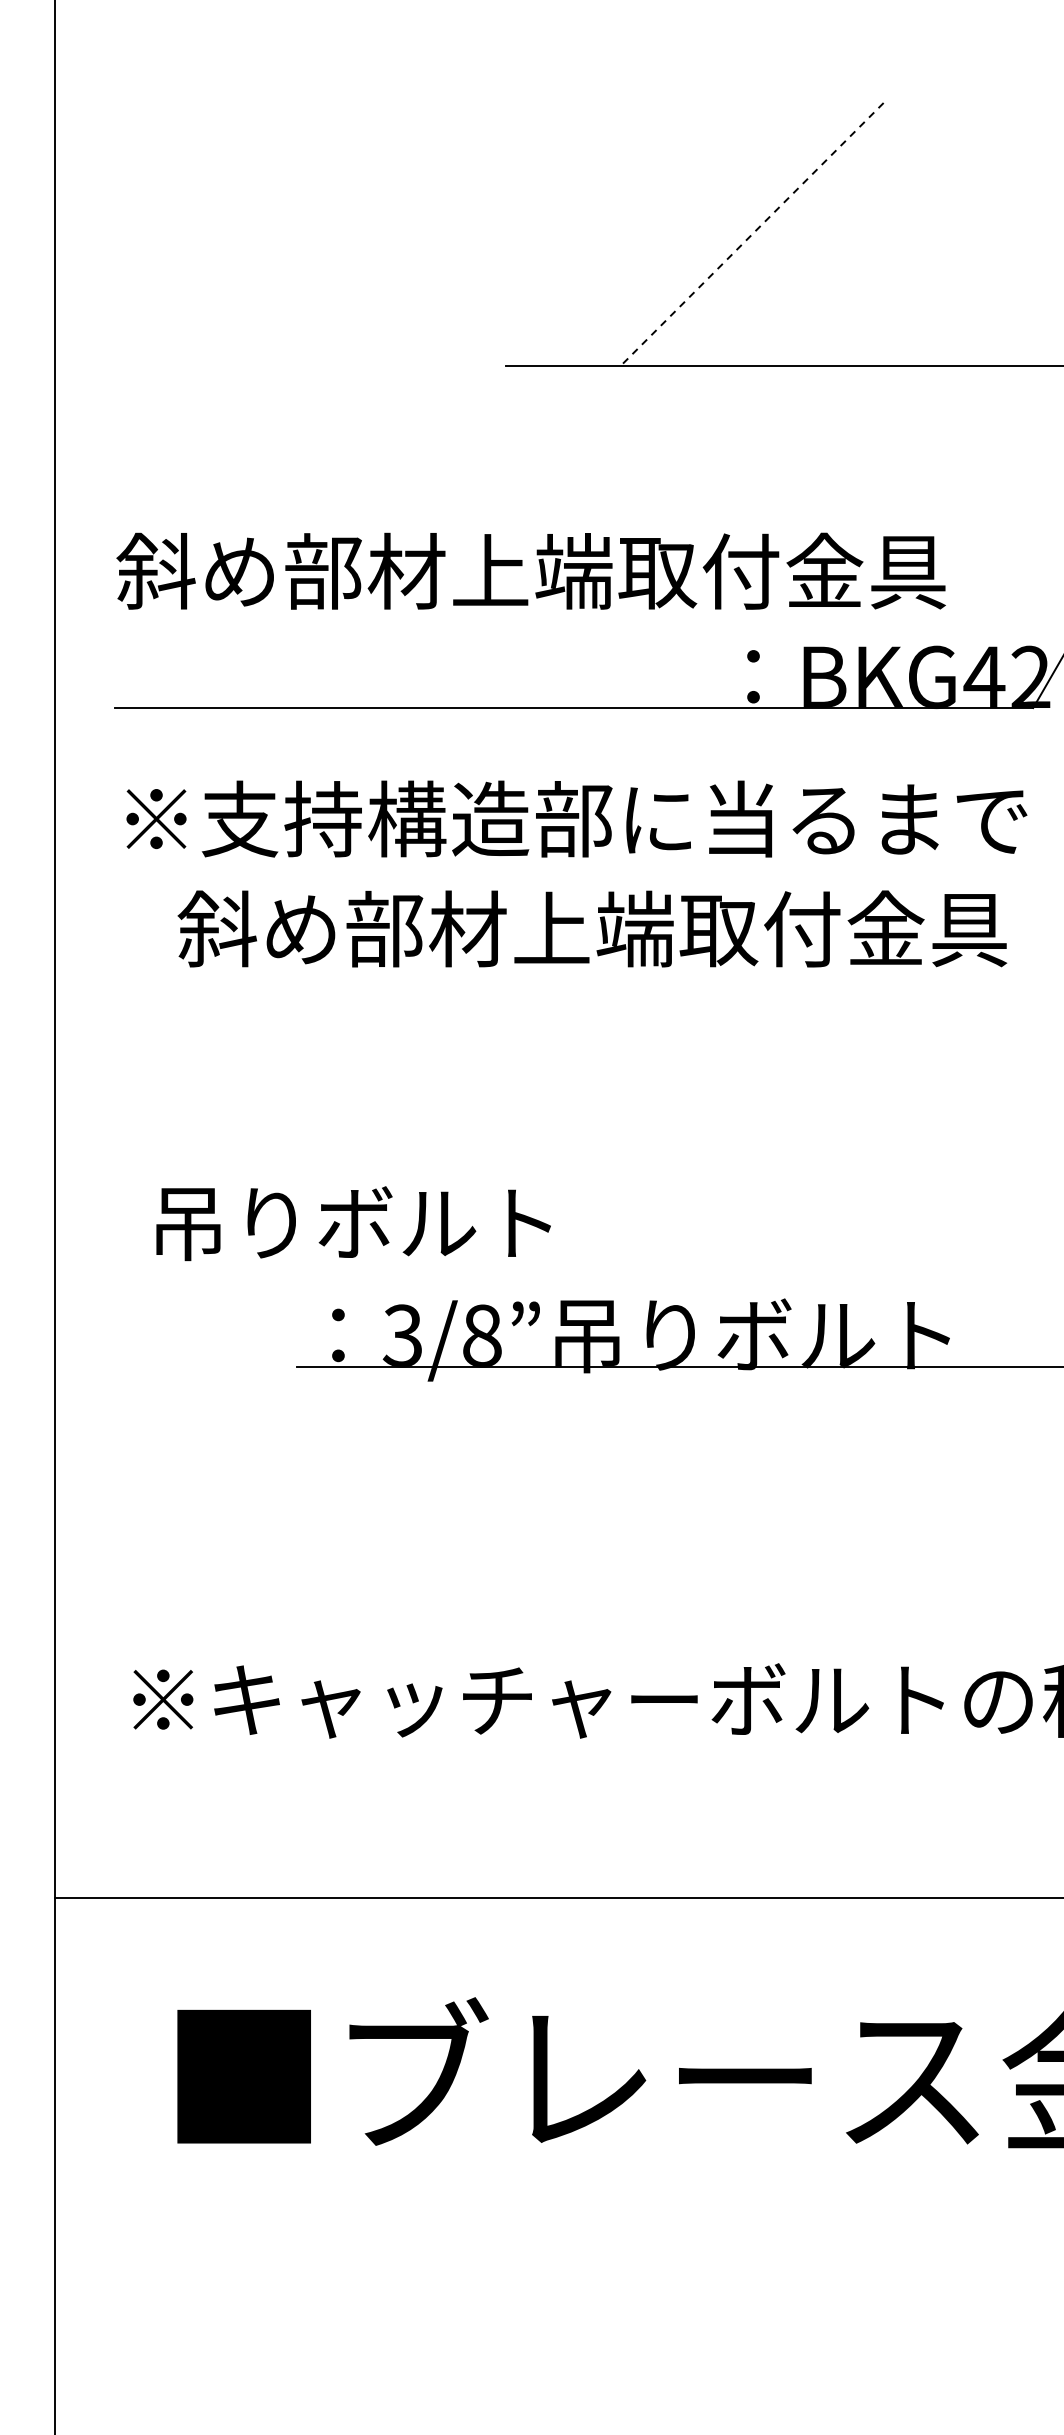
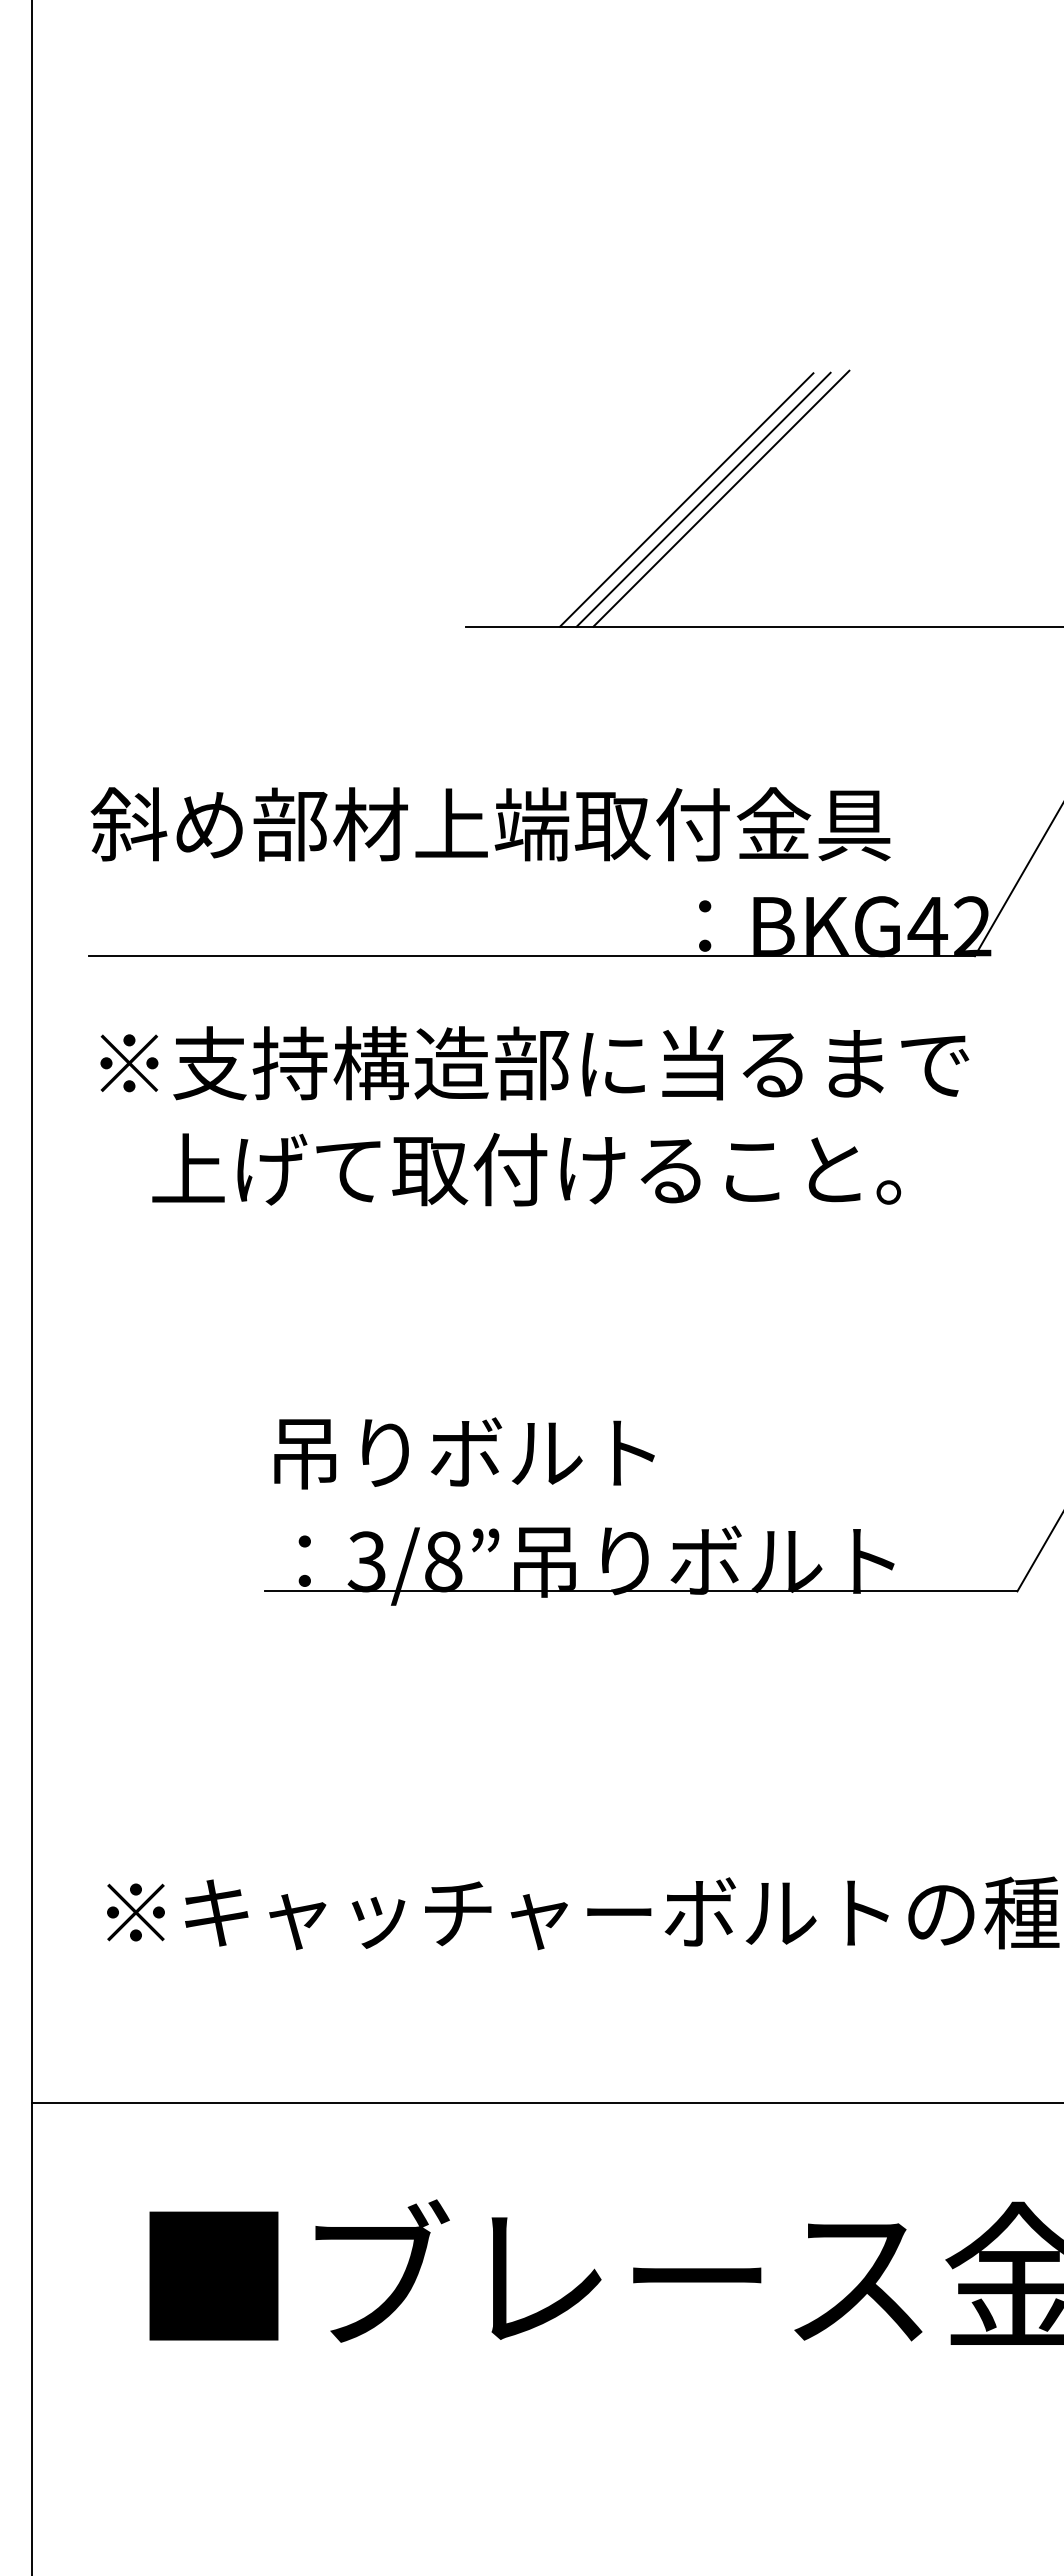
line: (770, 233) -> (721, 498), added
line: (734, 234) -> (686, 499), added
line: (751, 234) -> (703, 499), dashed -> solid
text: (592, 929) -> (549, 1169), 斜め部材上端取付金具 -> 上げて取付けること。
text: (353, 1223) -> (464, 1453), moved

